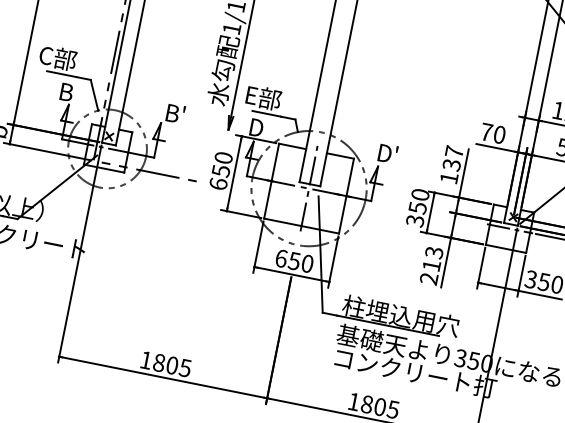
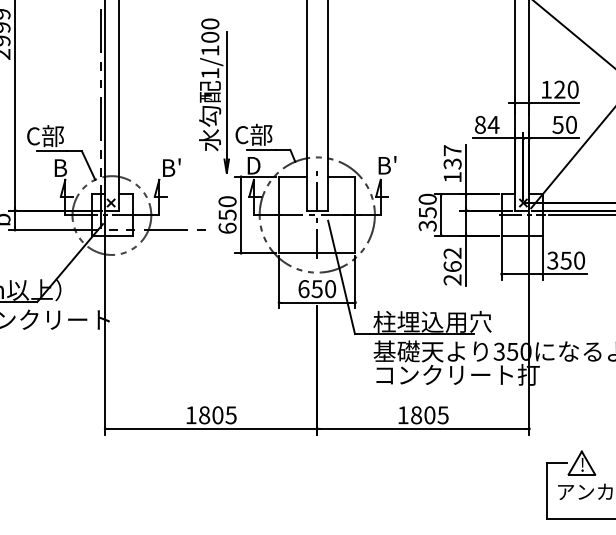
text: (250, 95) -> (241, 135), E部 -> C部
text: (492, 133) -> (486, 124), 70 -> 84
text: (389, 154) -> (389, 165), D' -> B'
text: (432, 258) -> (452, 259), 213 -> 262

